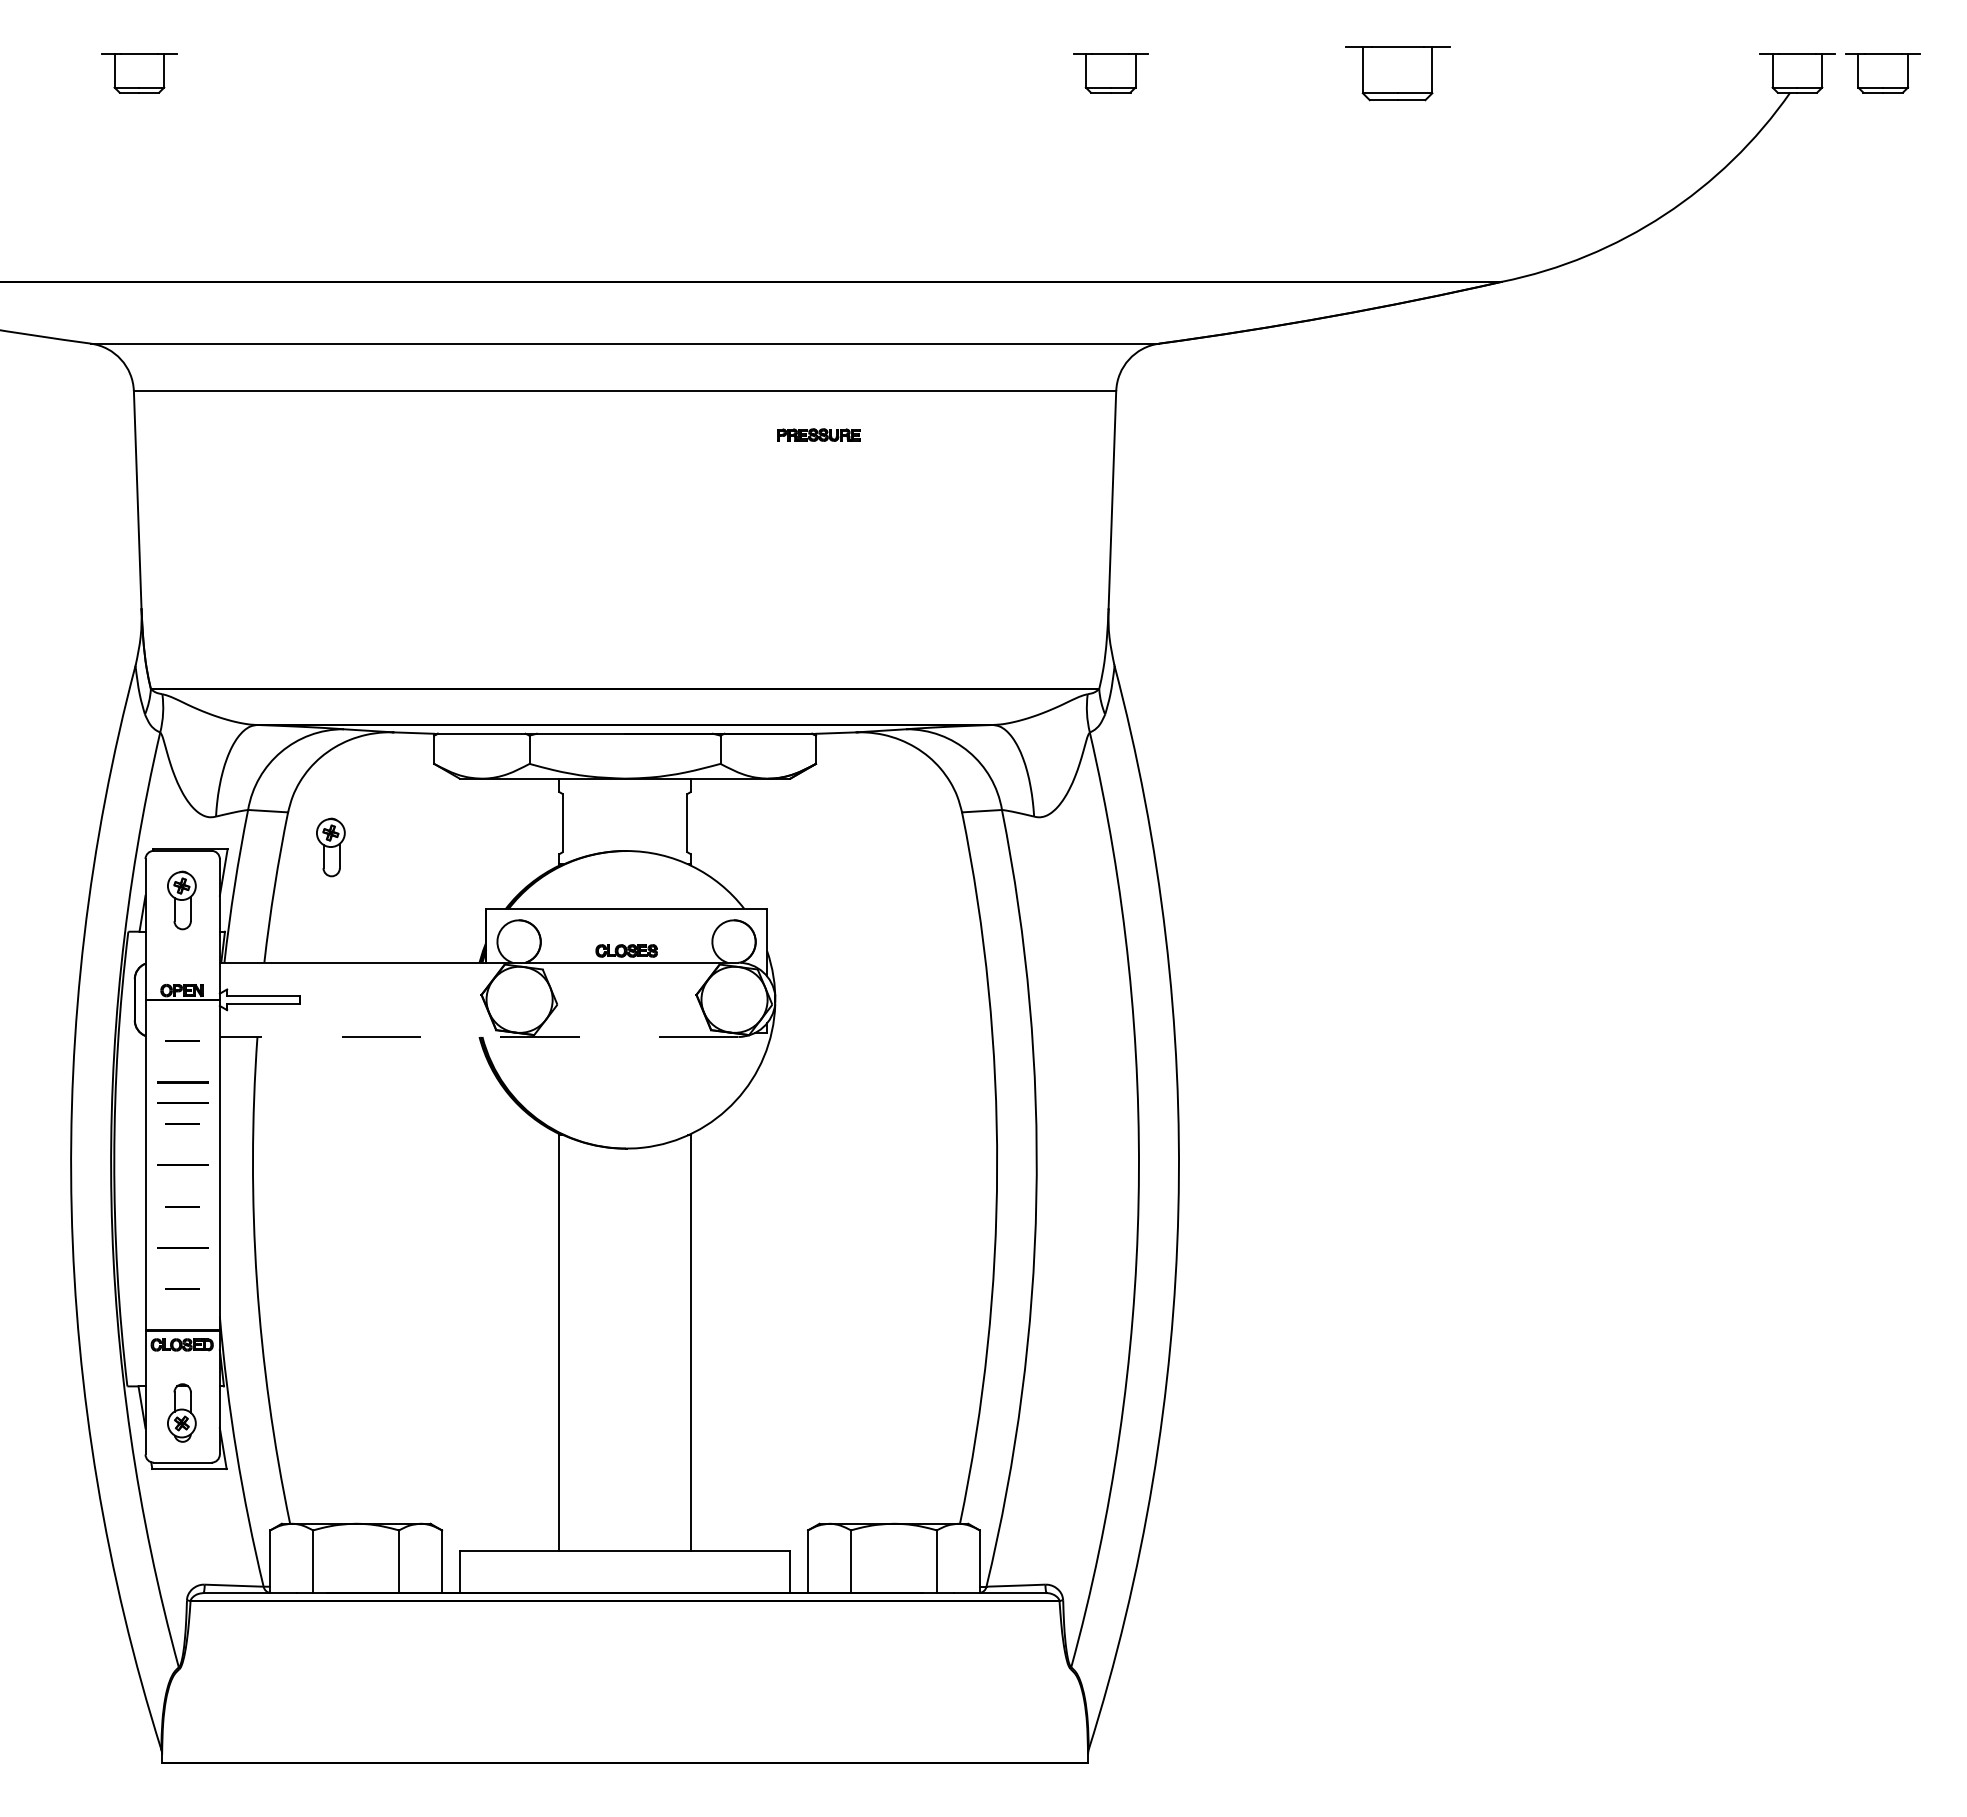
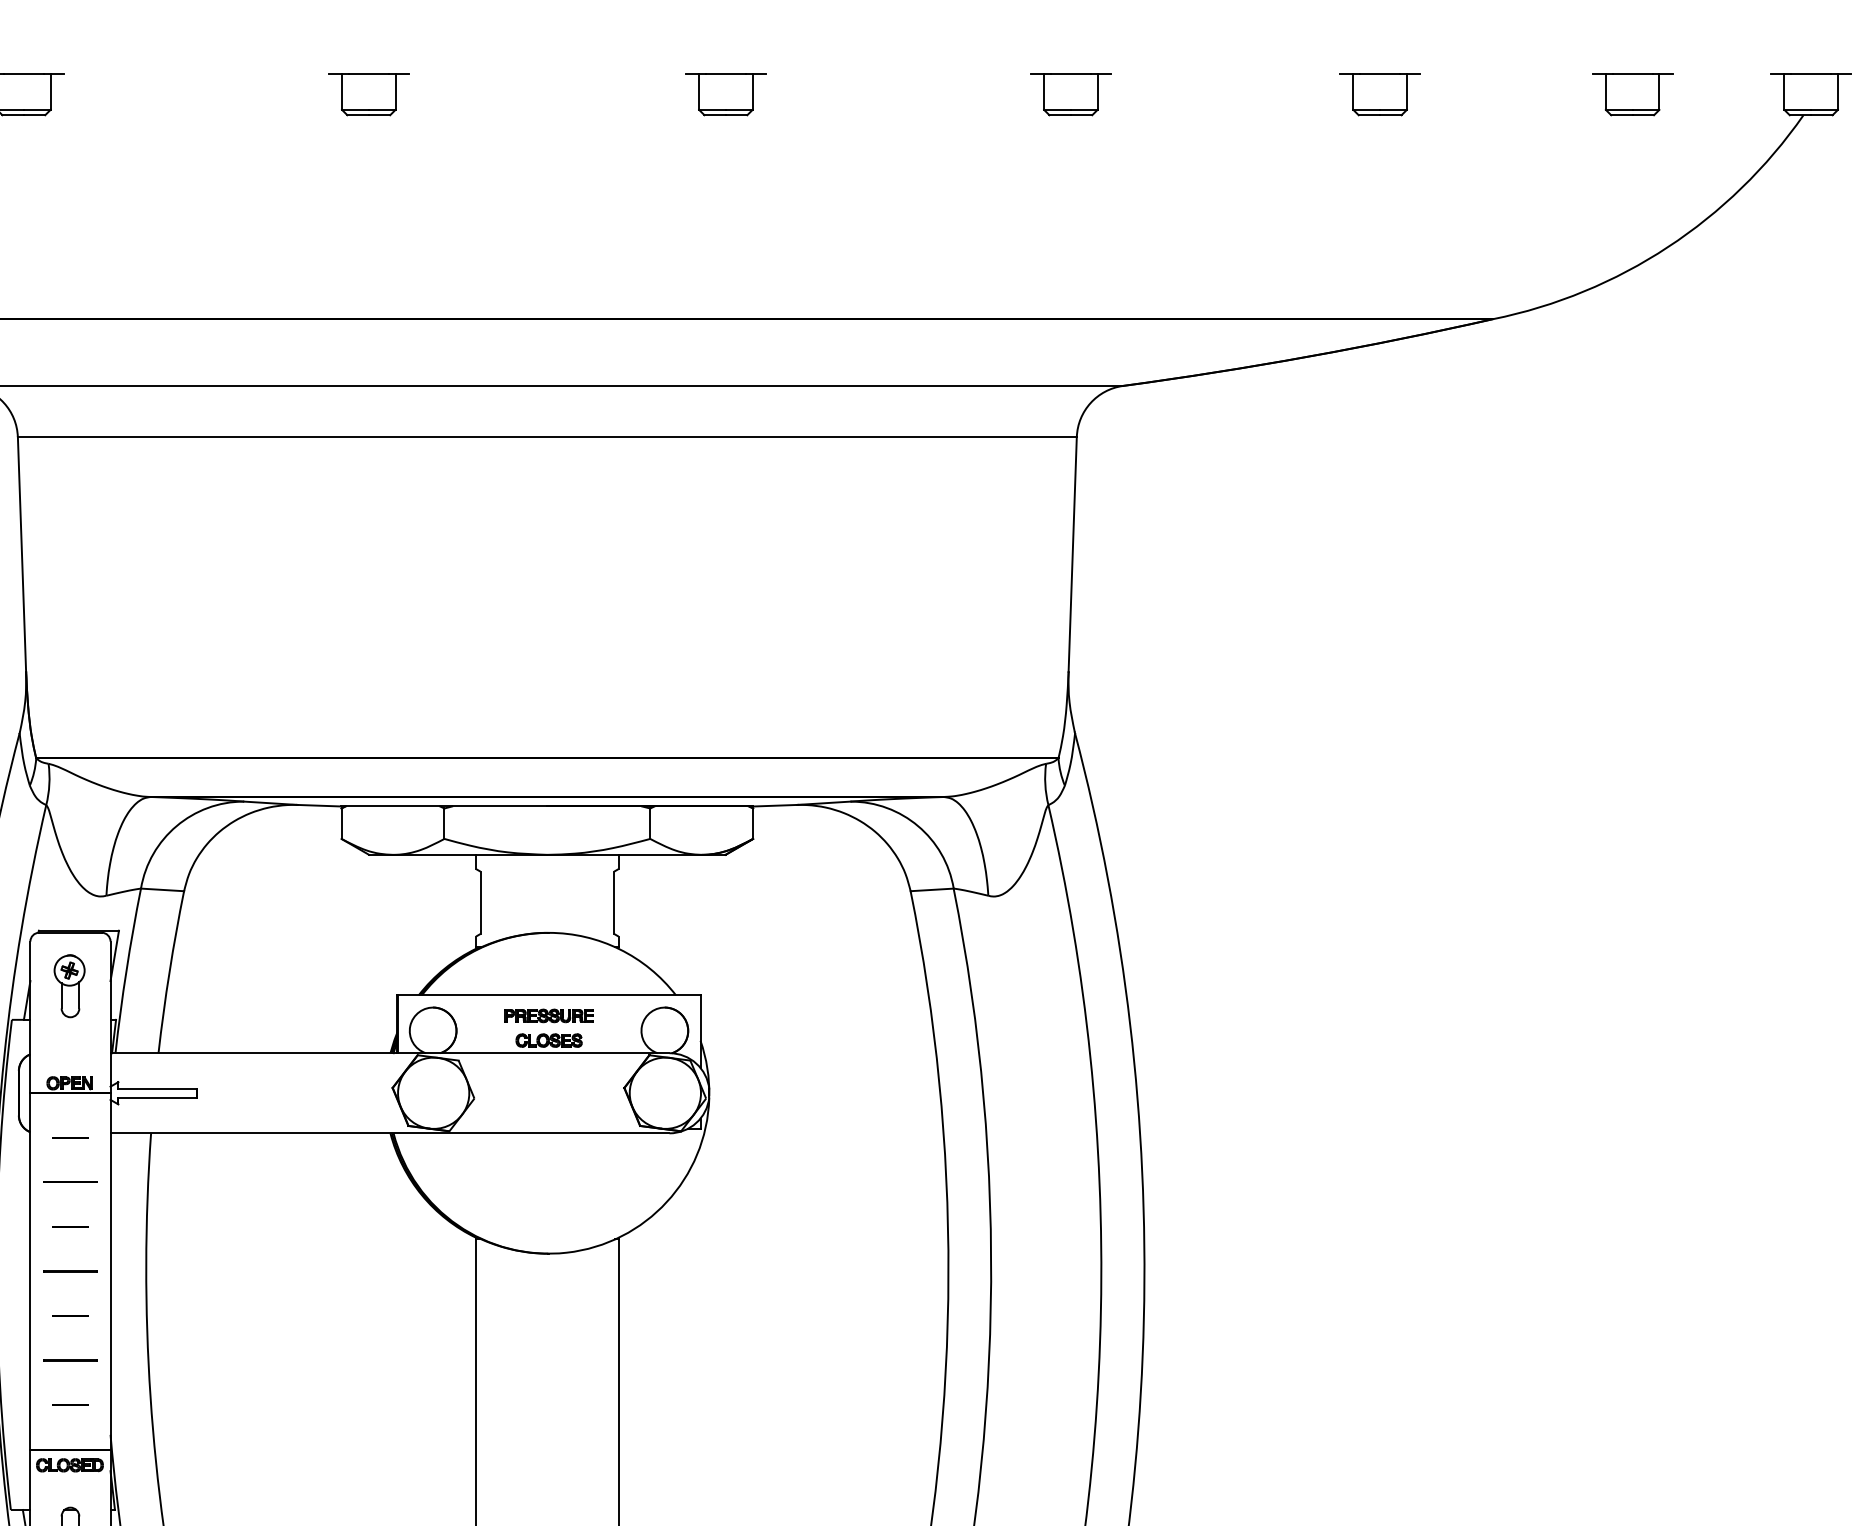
part: (459, 73) -> (368, 94), added
part: (790, 73) -> (725, 94), added
part: (1397, 73) -> (1380, 94), size x0.71
part: (1631, 73) -> (1632, 94), added
part: (818, 434) -> (548, 1015), moved
part: (330, 847) -> (229, 929), removed
line: (478, 1037) -> (389, 1133), dashed -> solid
line: (182, 1102) -> (70, 1203), removed

